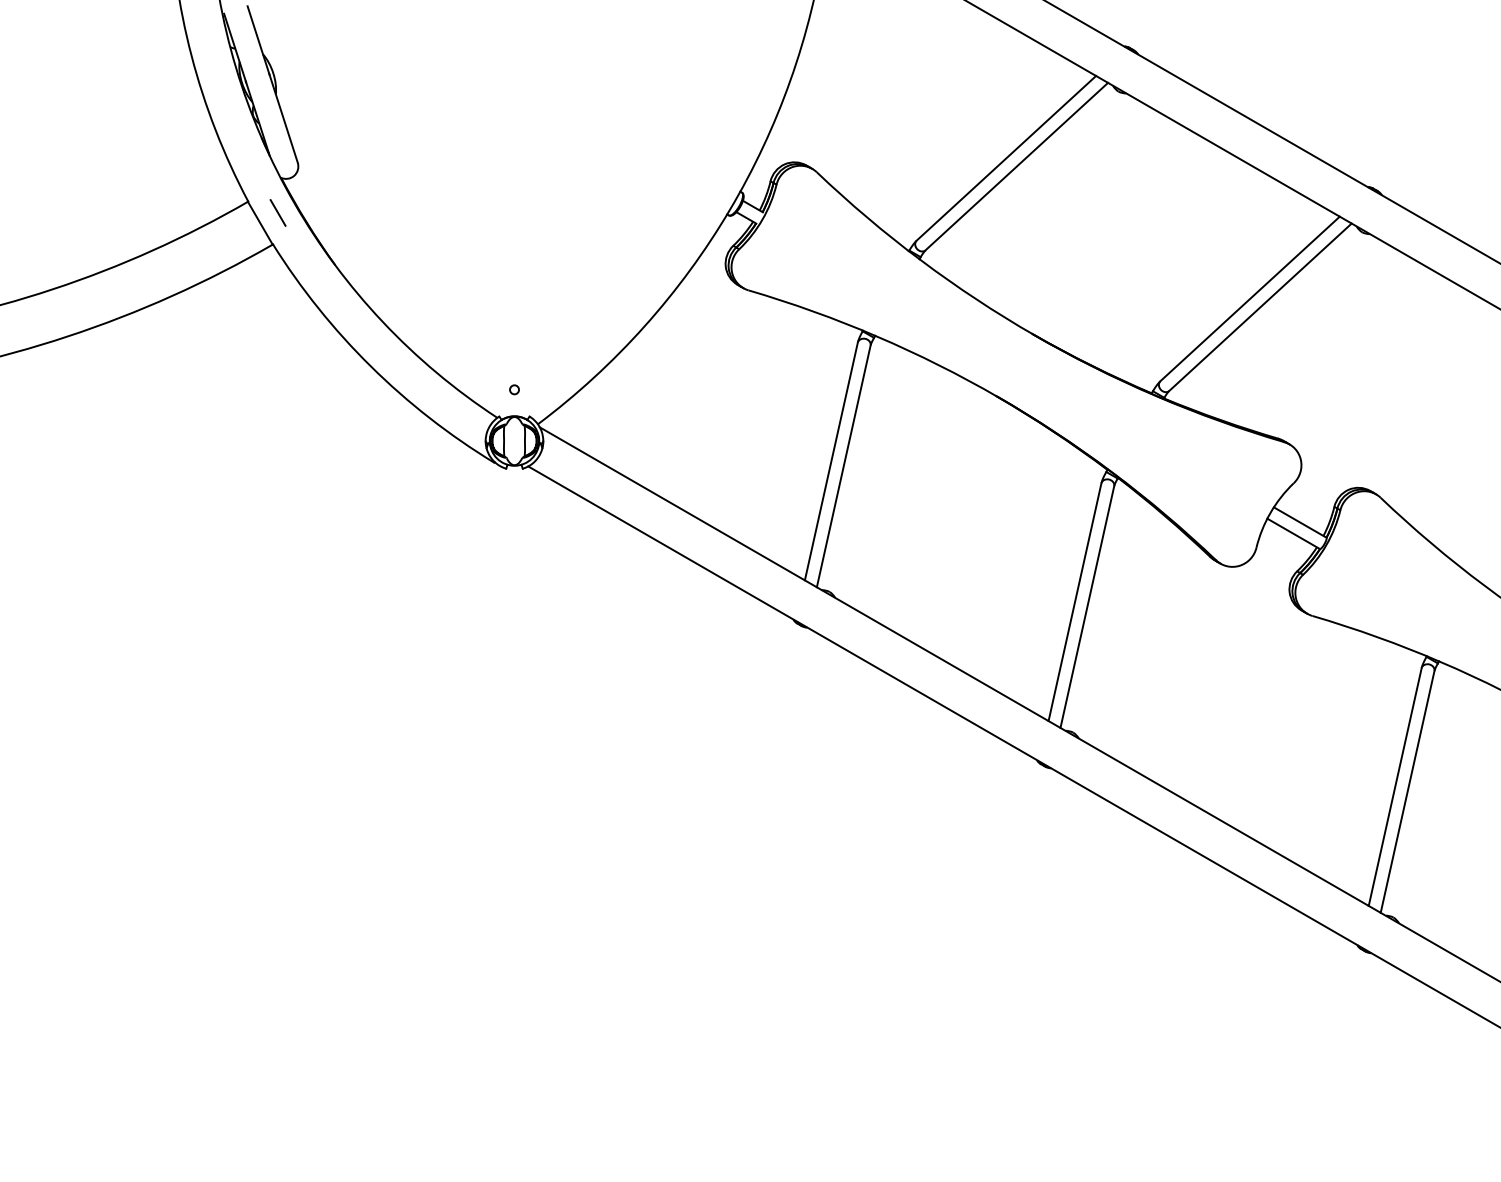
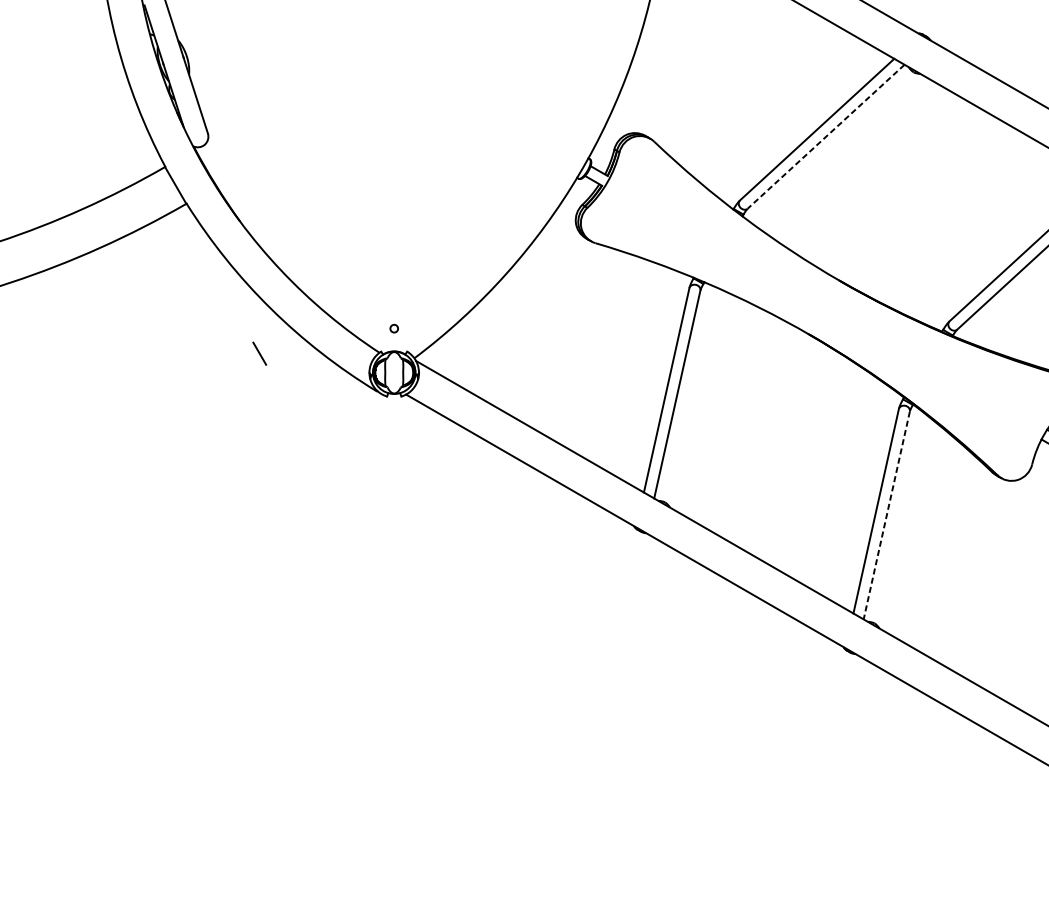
line: (1016, 166) -> (825, 136), solid -> dashed
line: (277, 212) -> (259, 353), moved
line: (1087, 607) -> (886, 515), solid -> dashed

